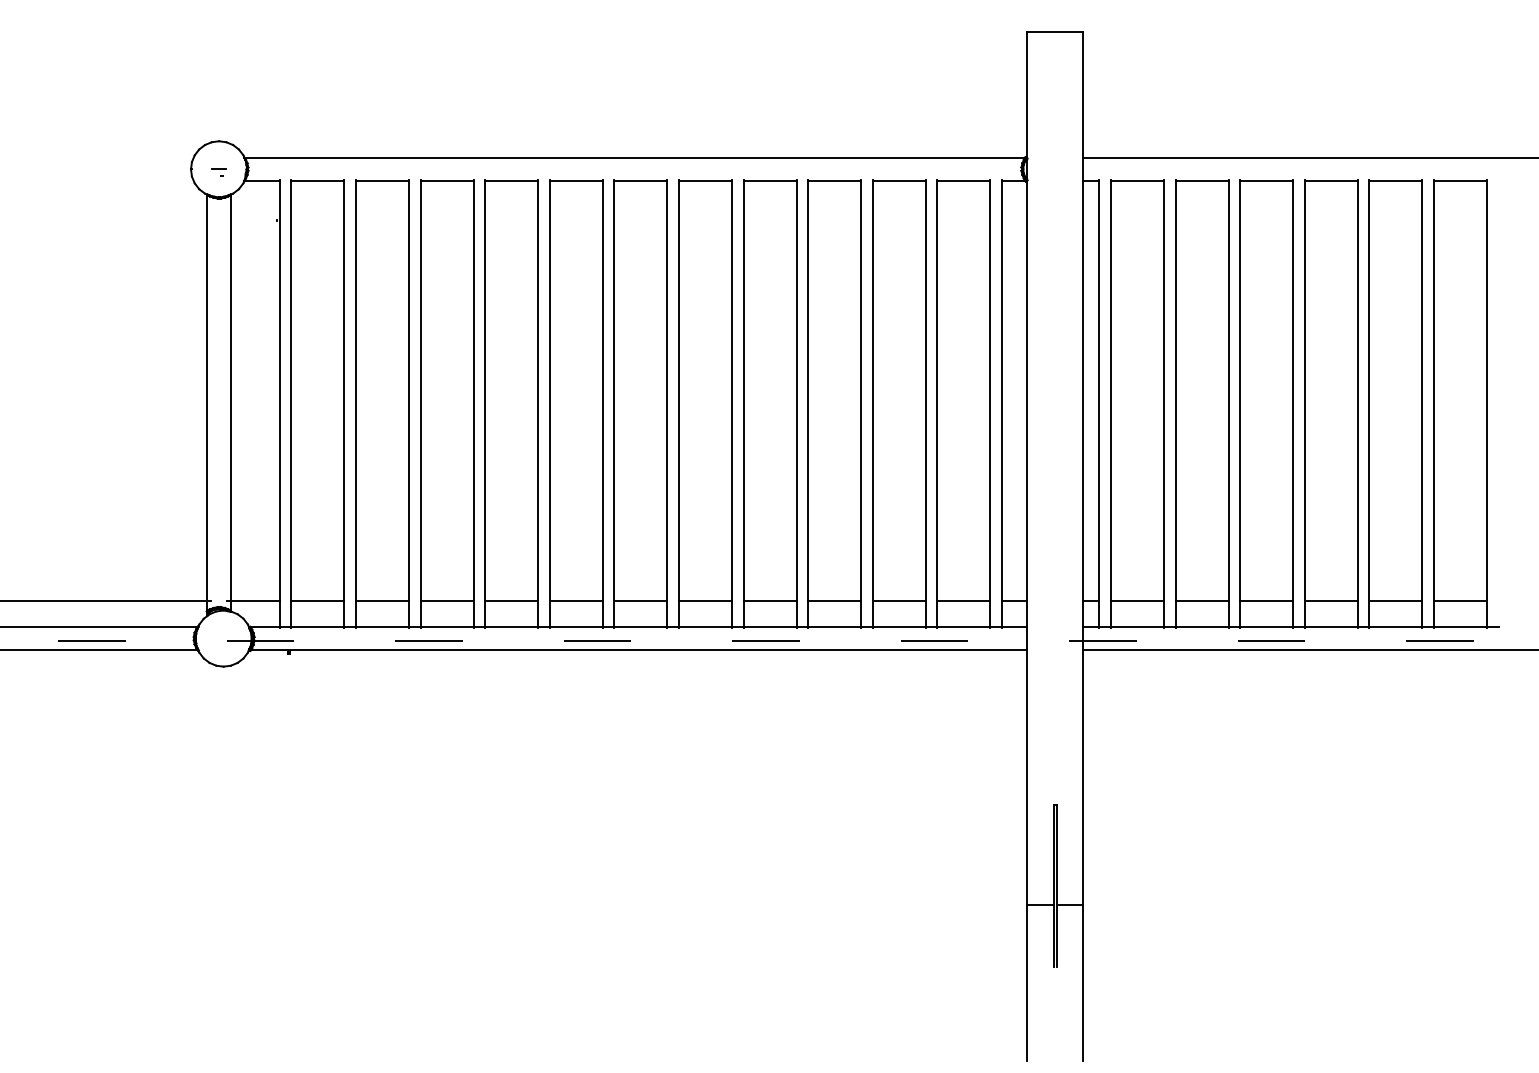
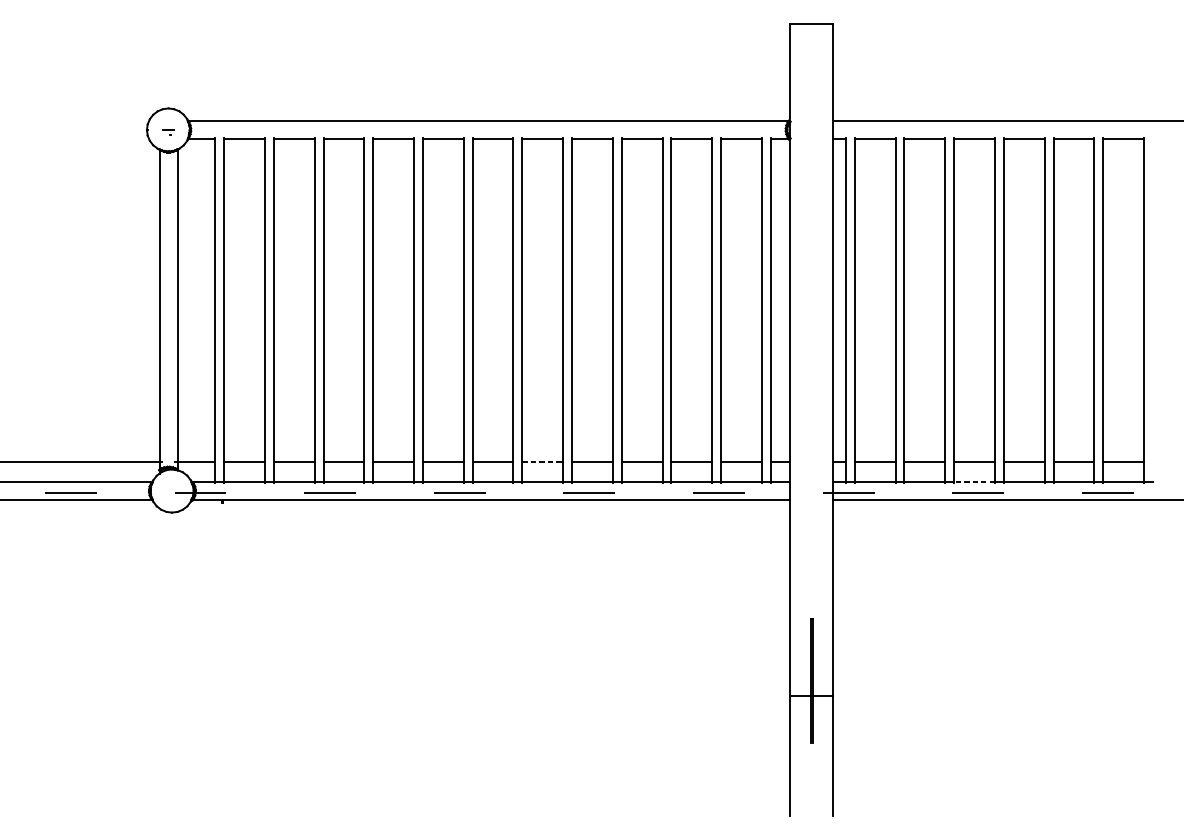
line: (706, 601) -> (543, 462), solid -> dashed
line: (1266, 627) -> (974, 482), solid -> dashed

